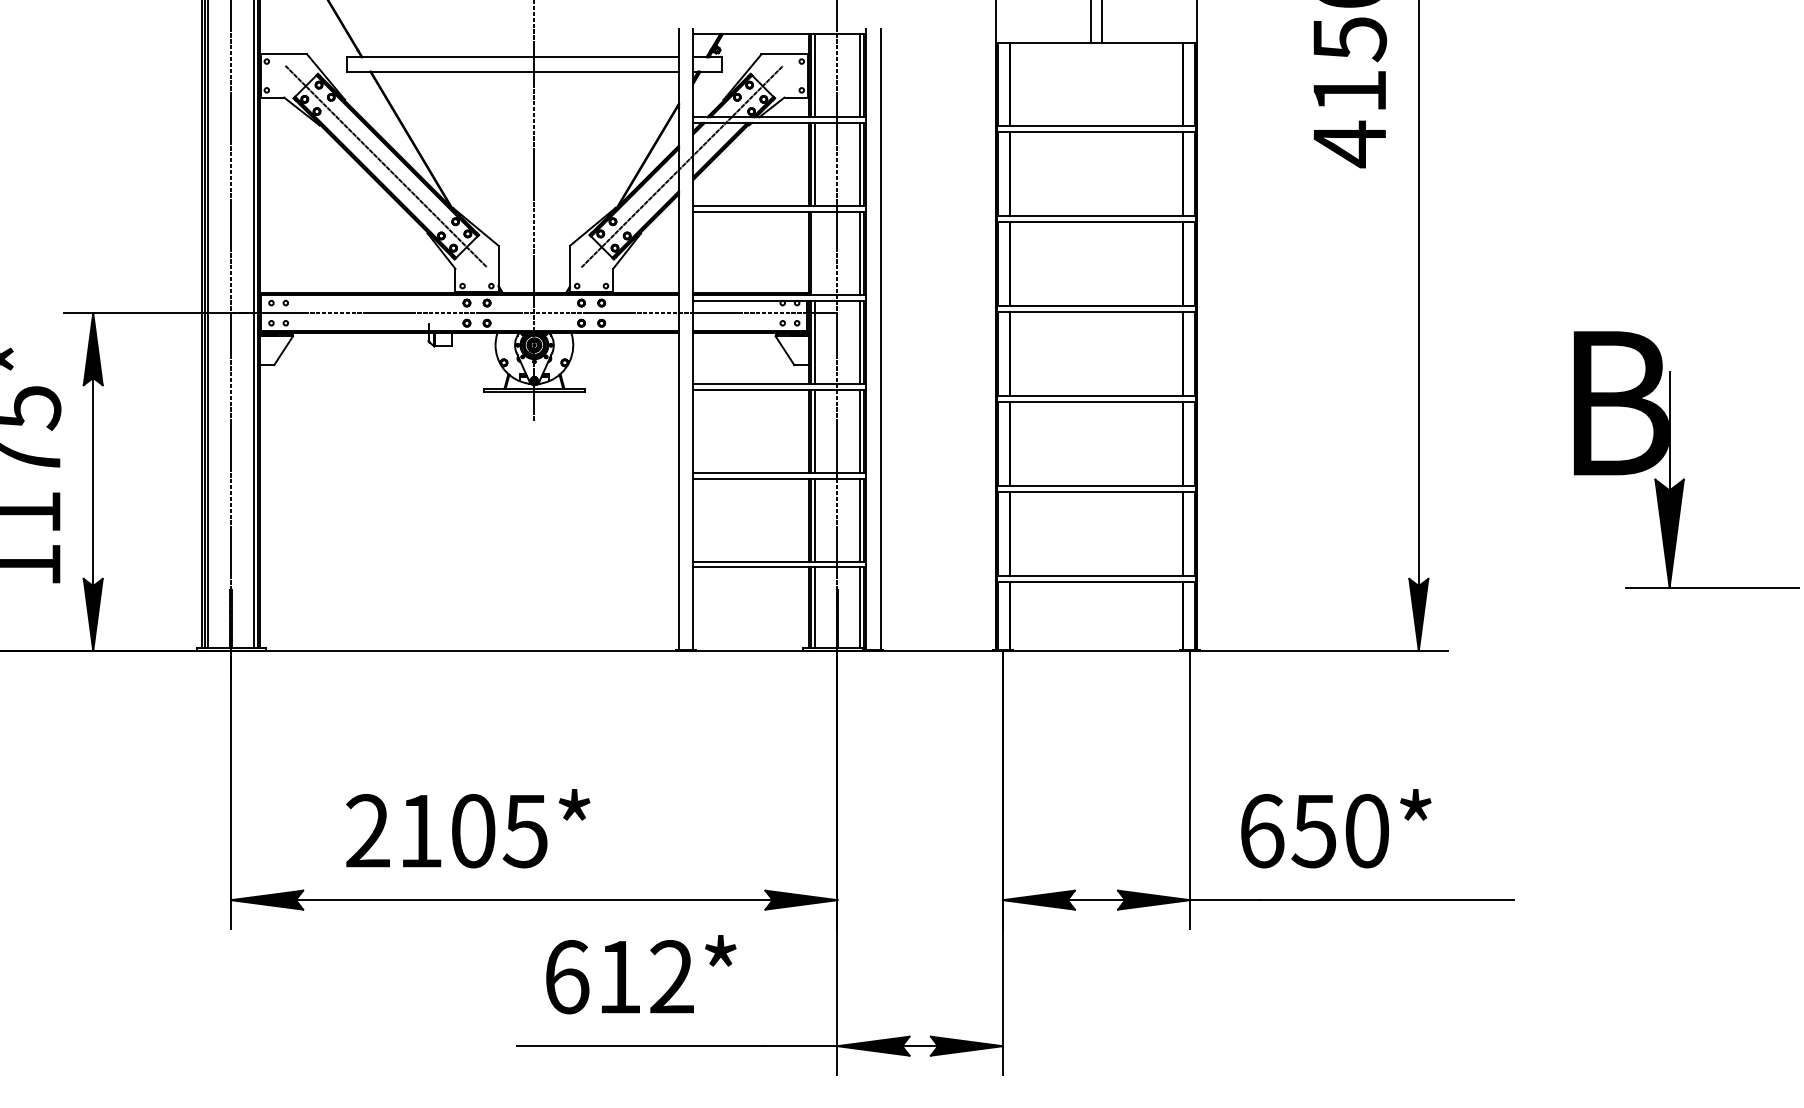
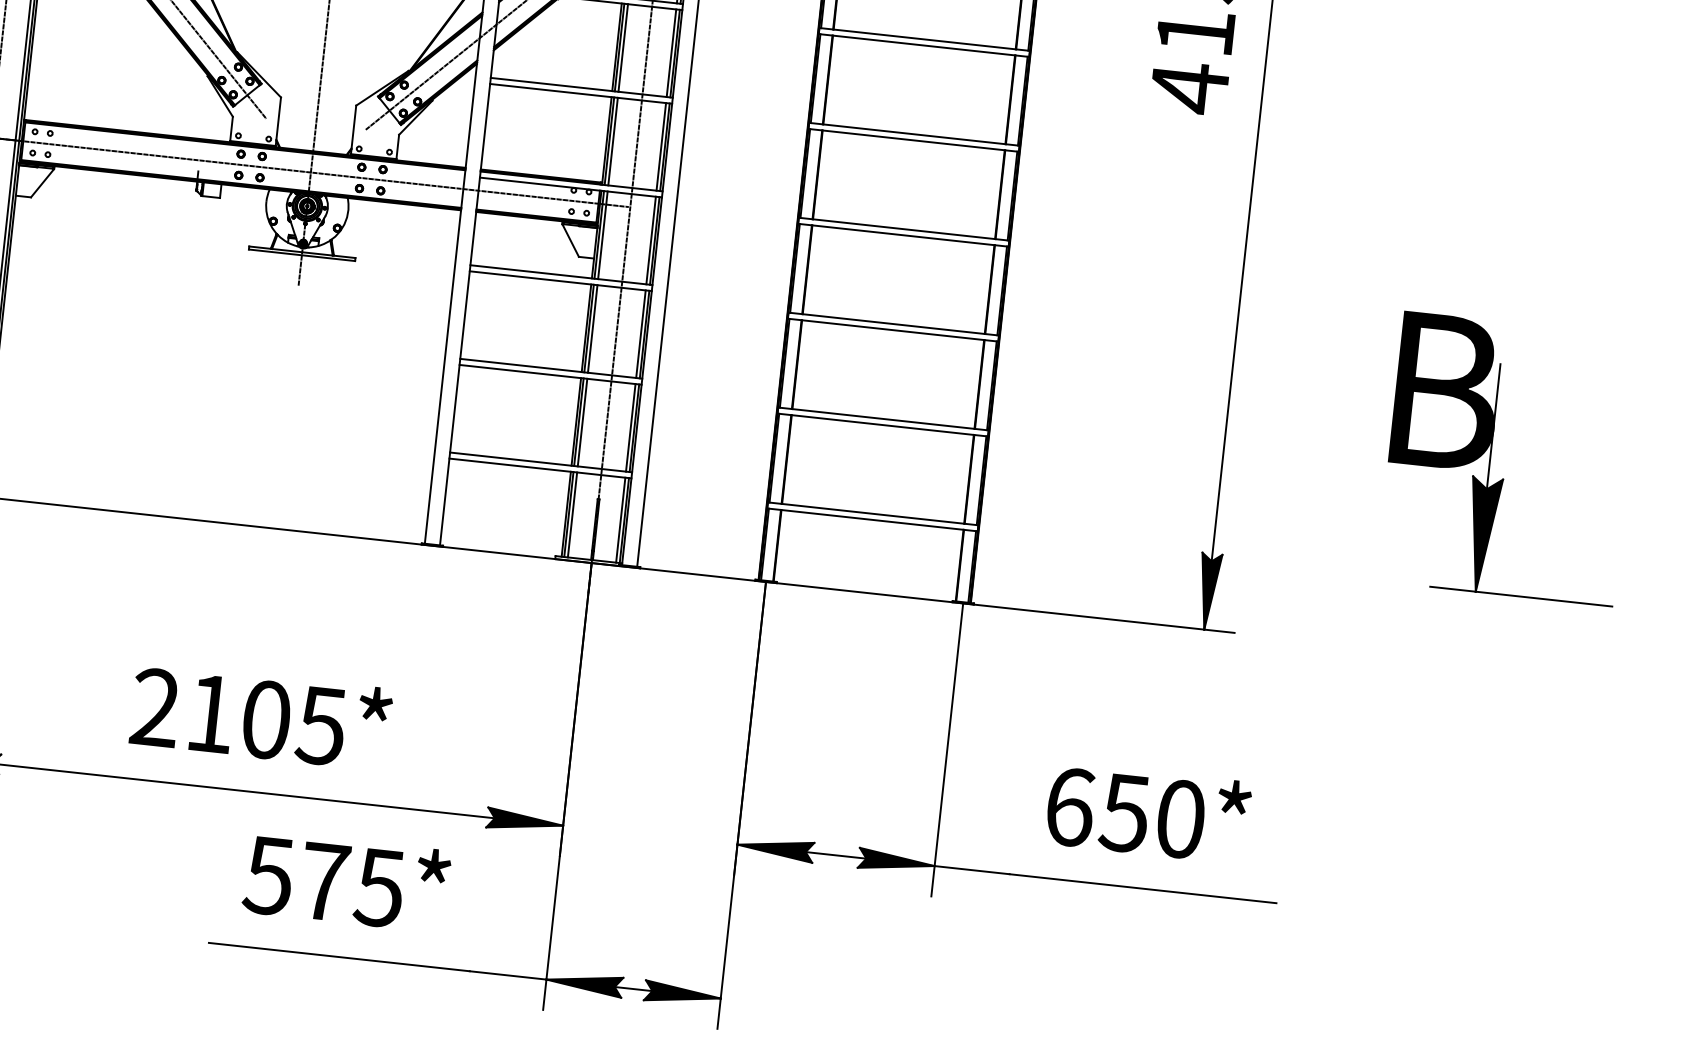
line: (814, 253) -> (612, 141), added
text: (468, 828) -> (261, 716), moved
text: (1336, 828) -> (1148, 812), moved
text: (618, 977) -> (323, 882), 612* -> 575*

